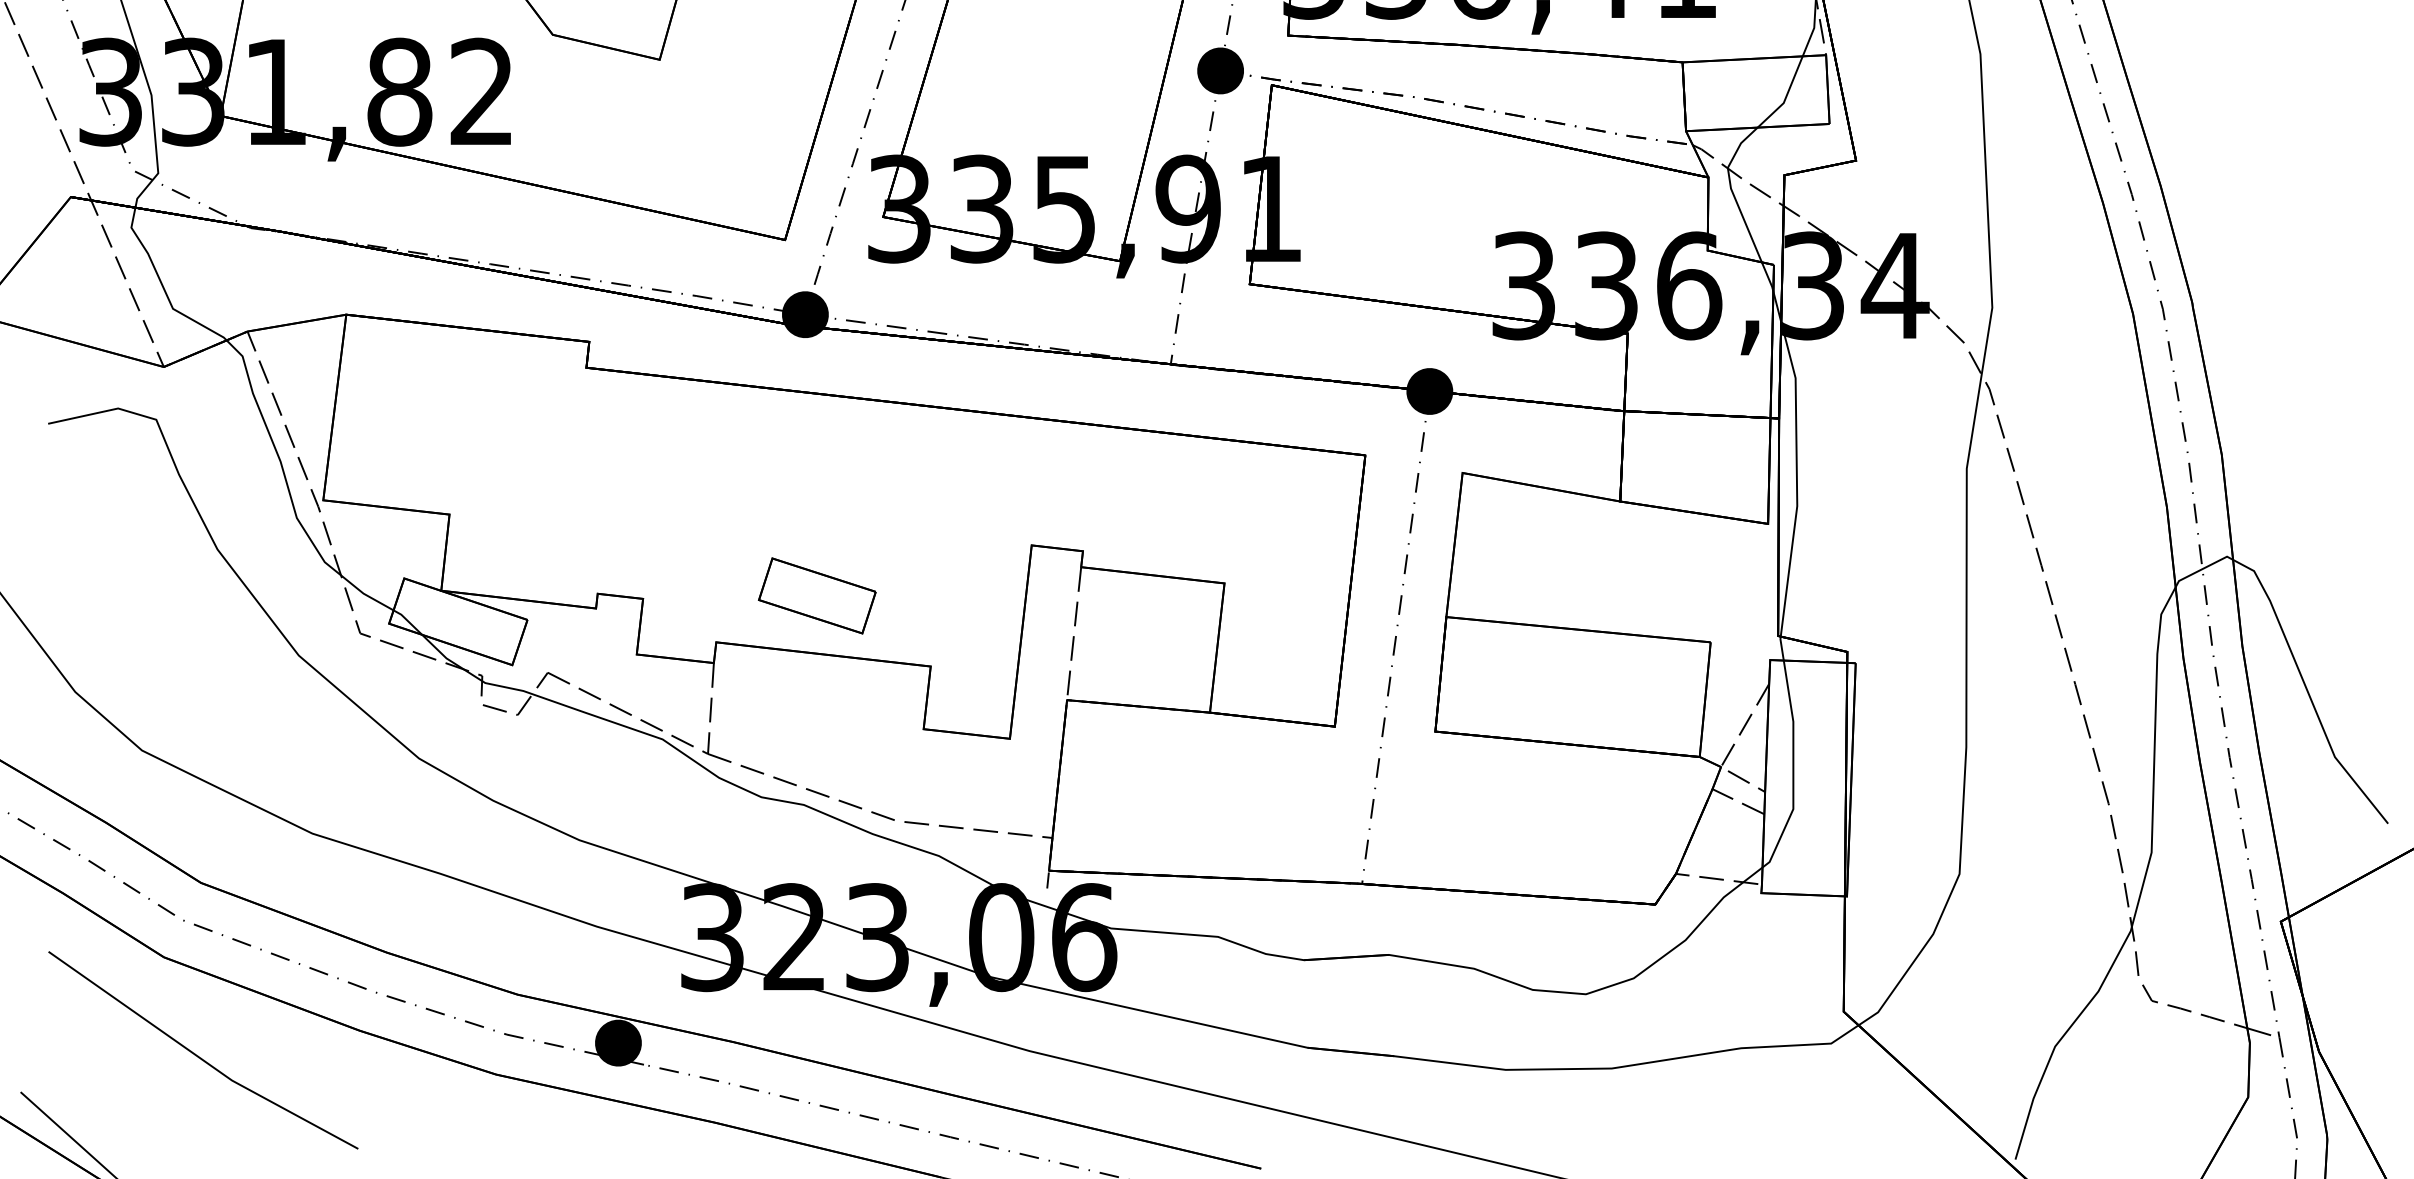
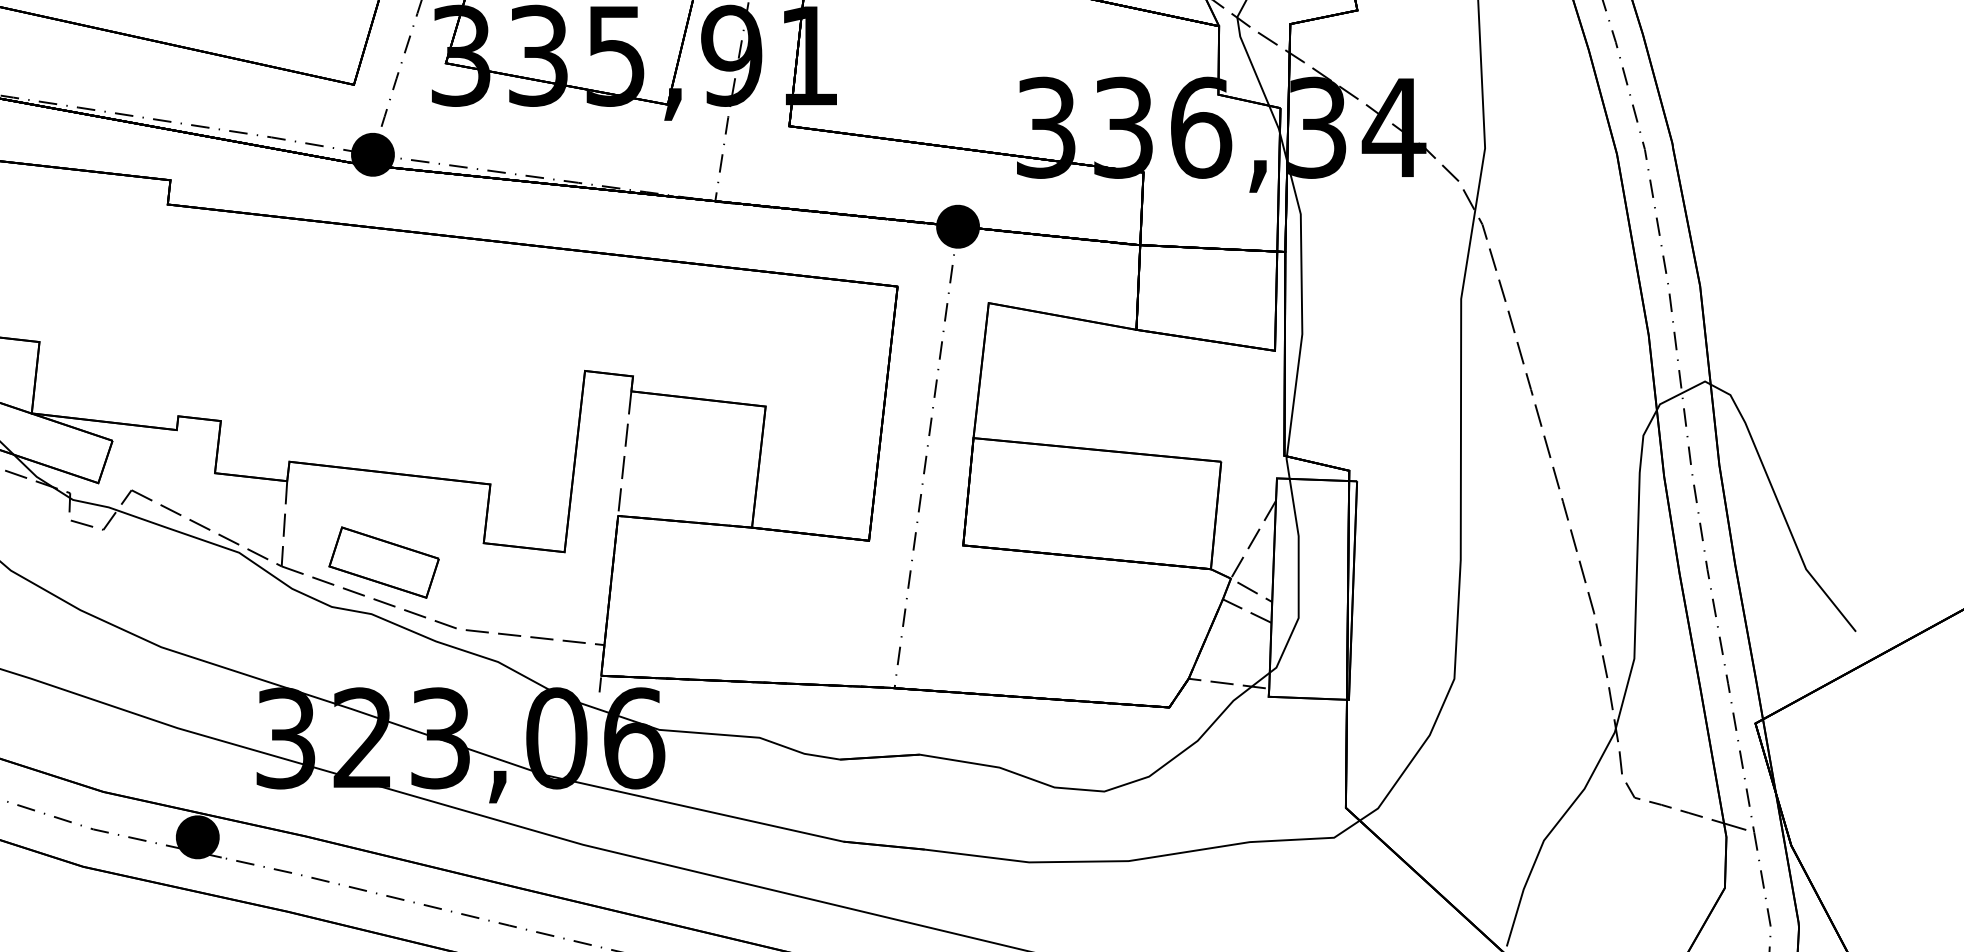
part: (817, 595) -> (384, 562), moved

